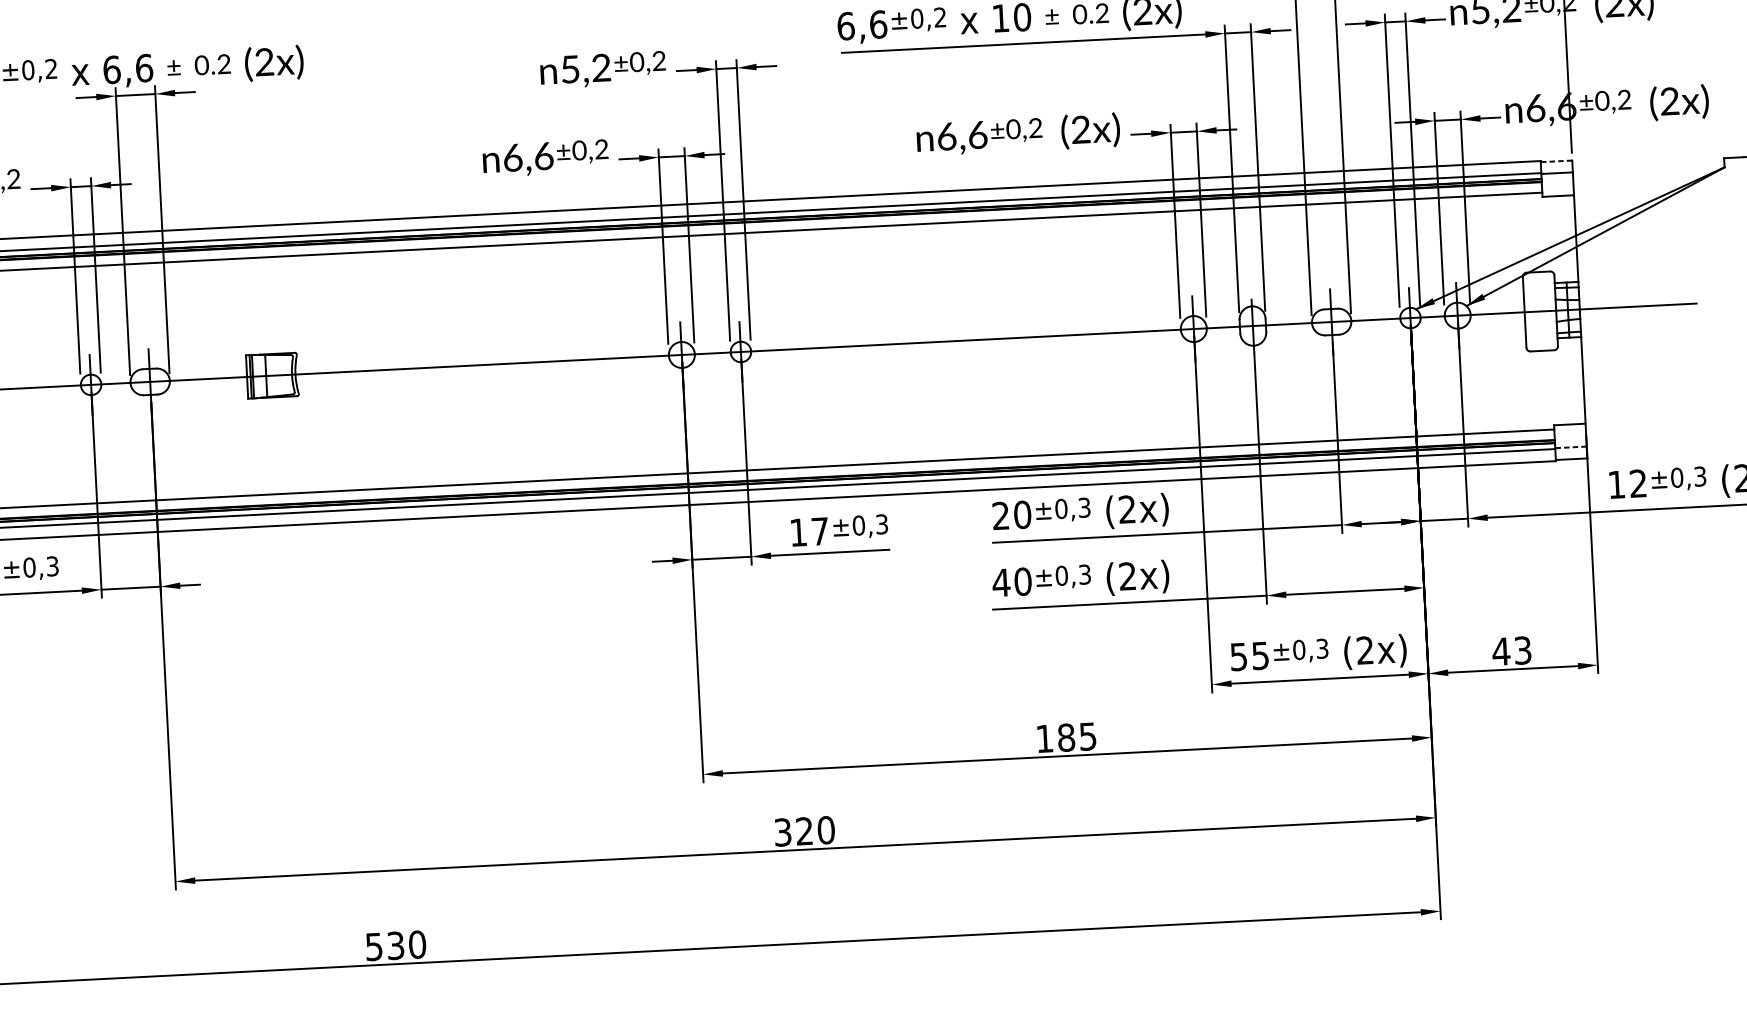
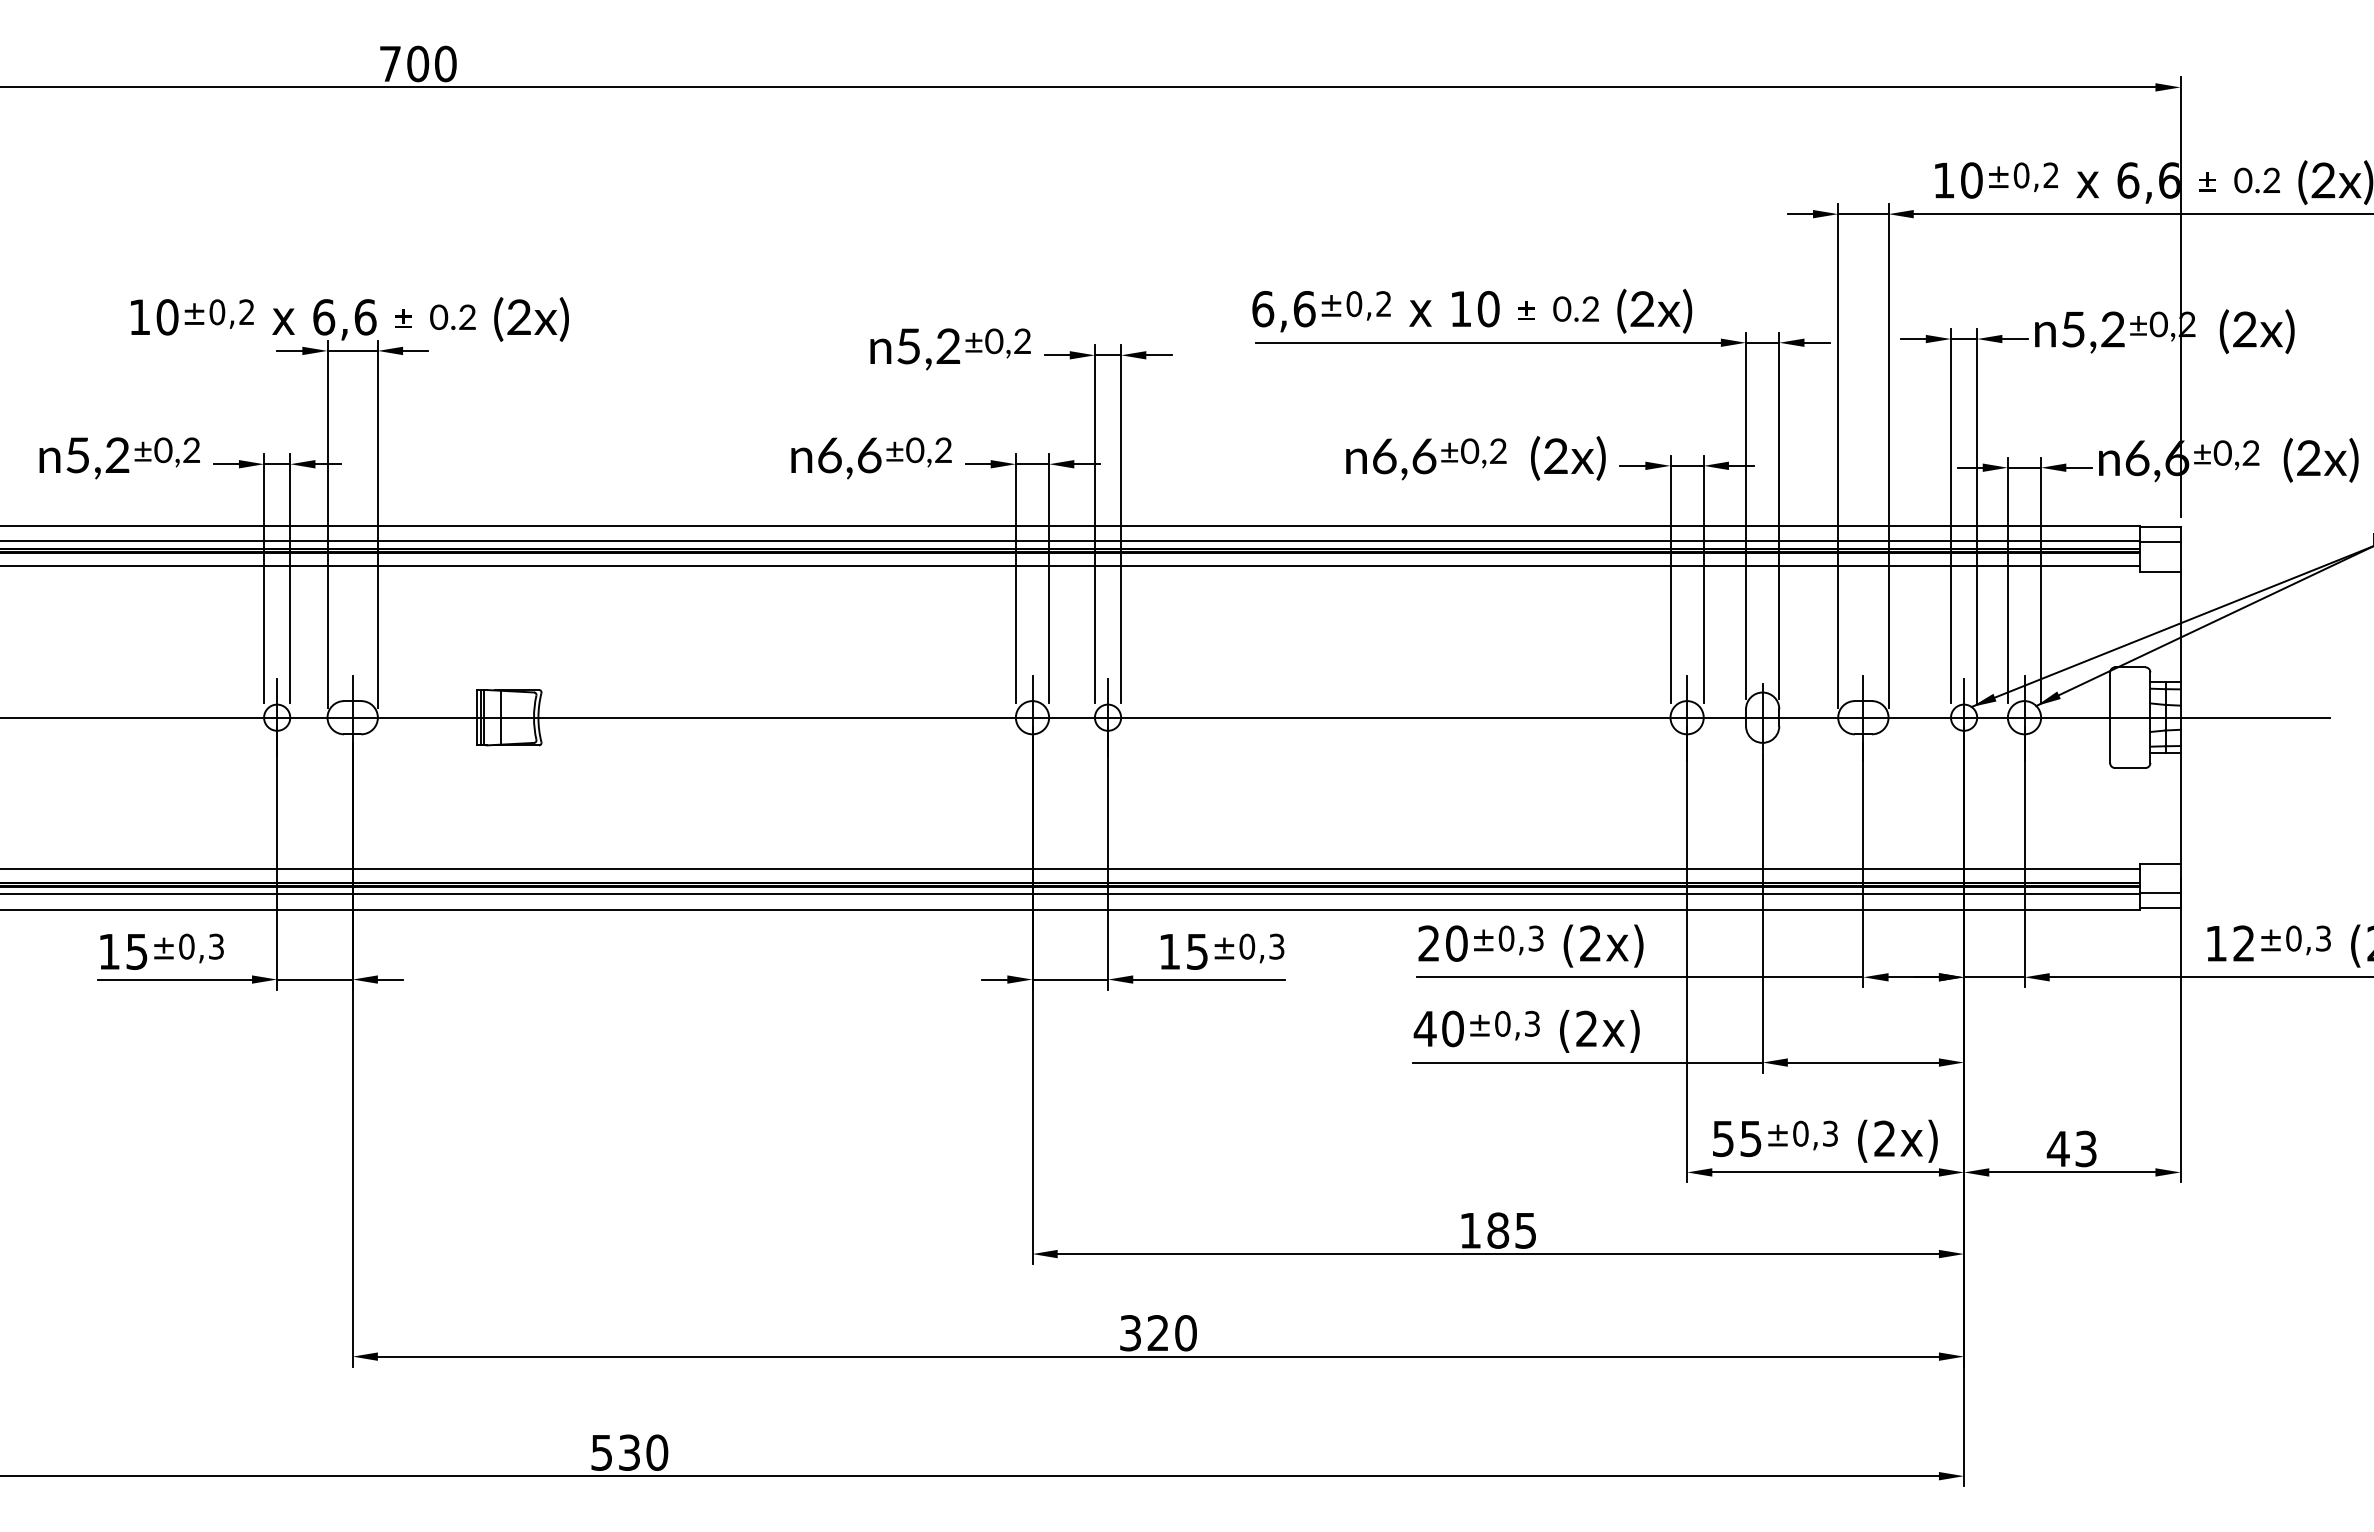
line: (1555, 161) -> (2159, 527), dashed -> solid
line: (1570, 447) -> (2159, 893), dashed -> solid
text: (820, 531) -> (1197, 951), 17 -> 15

